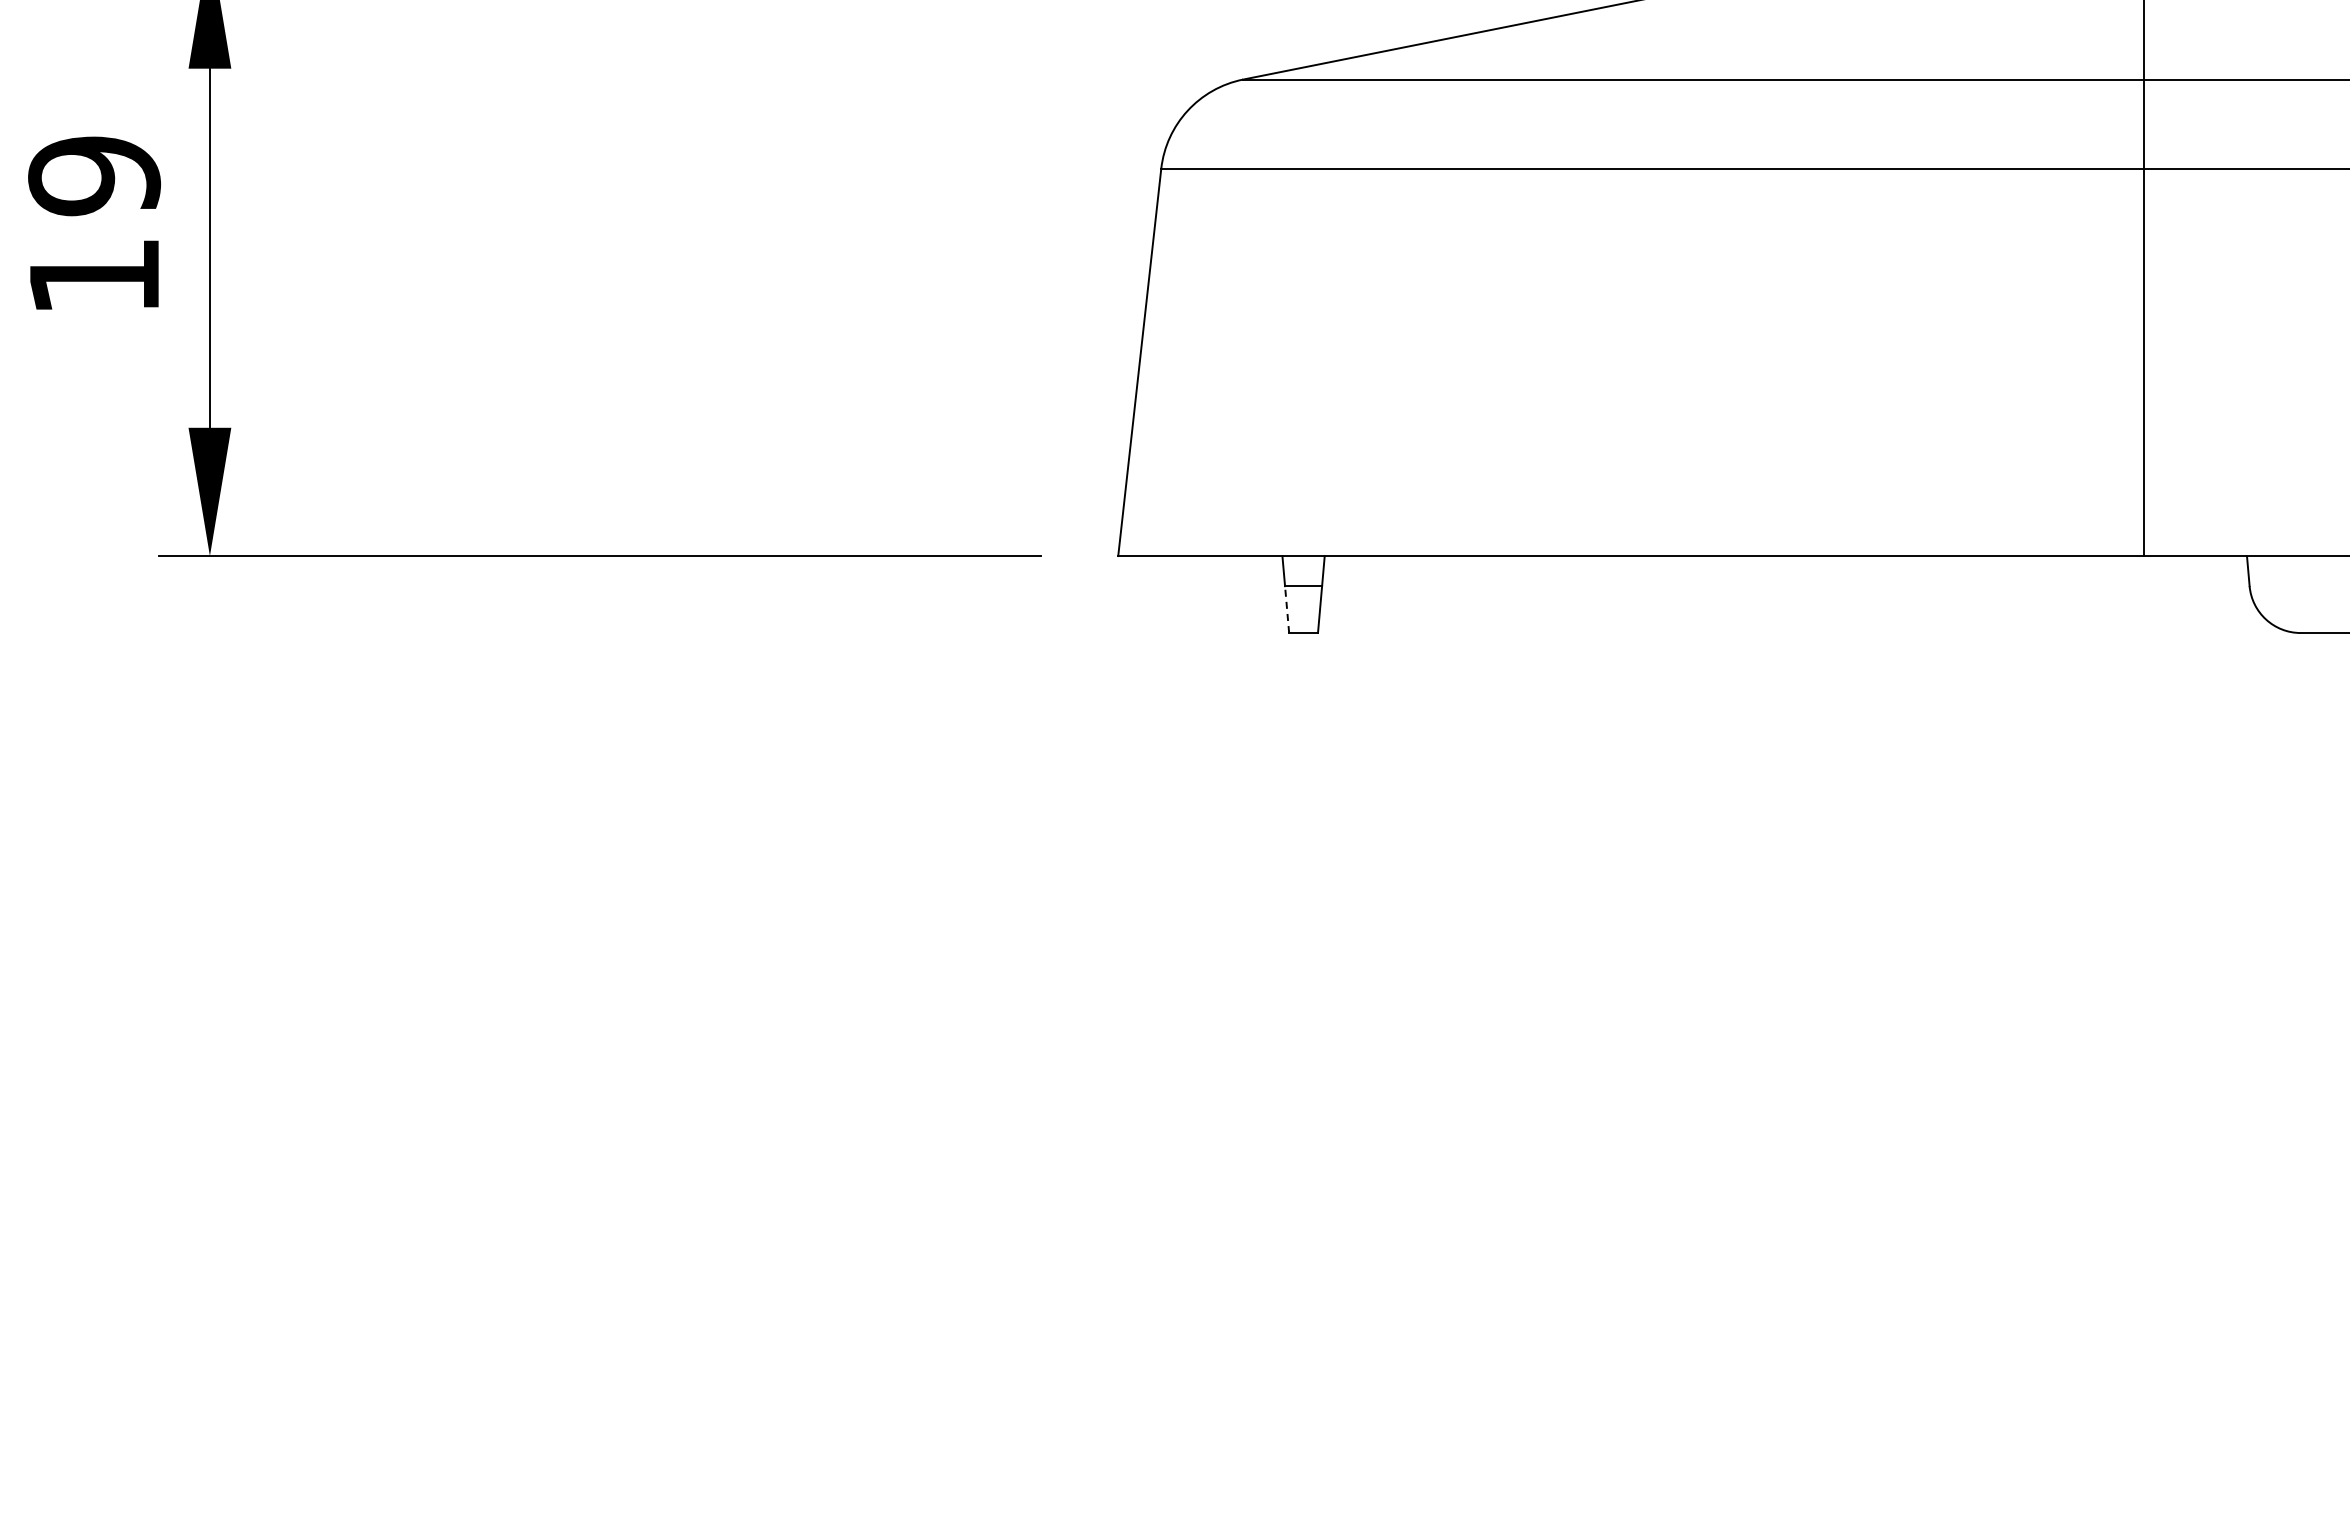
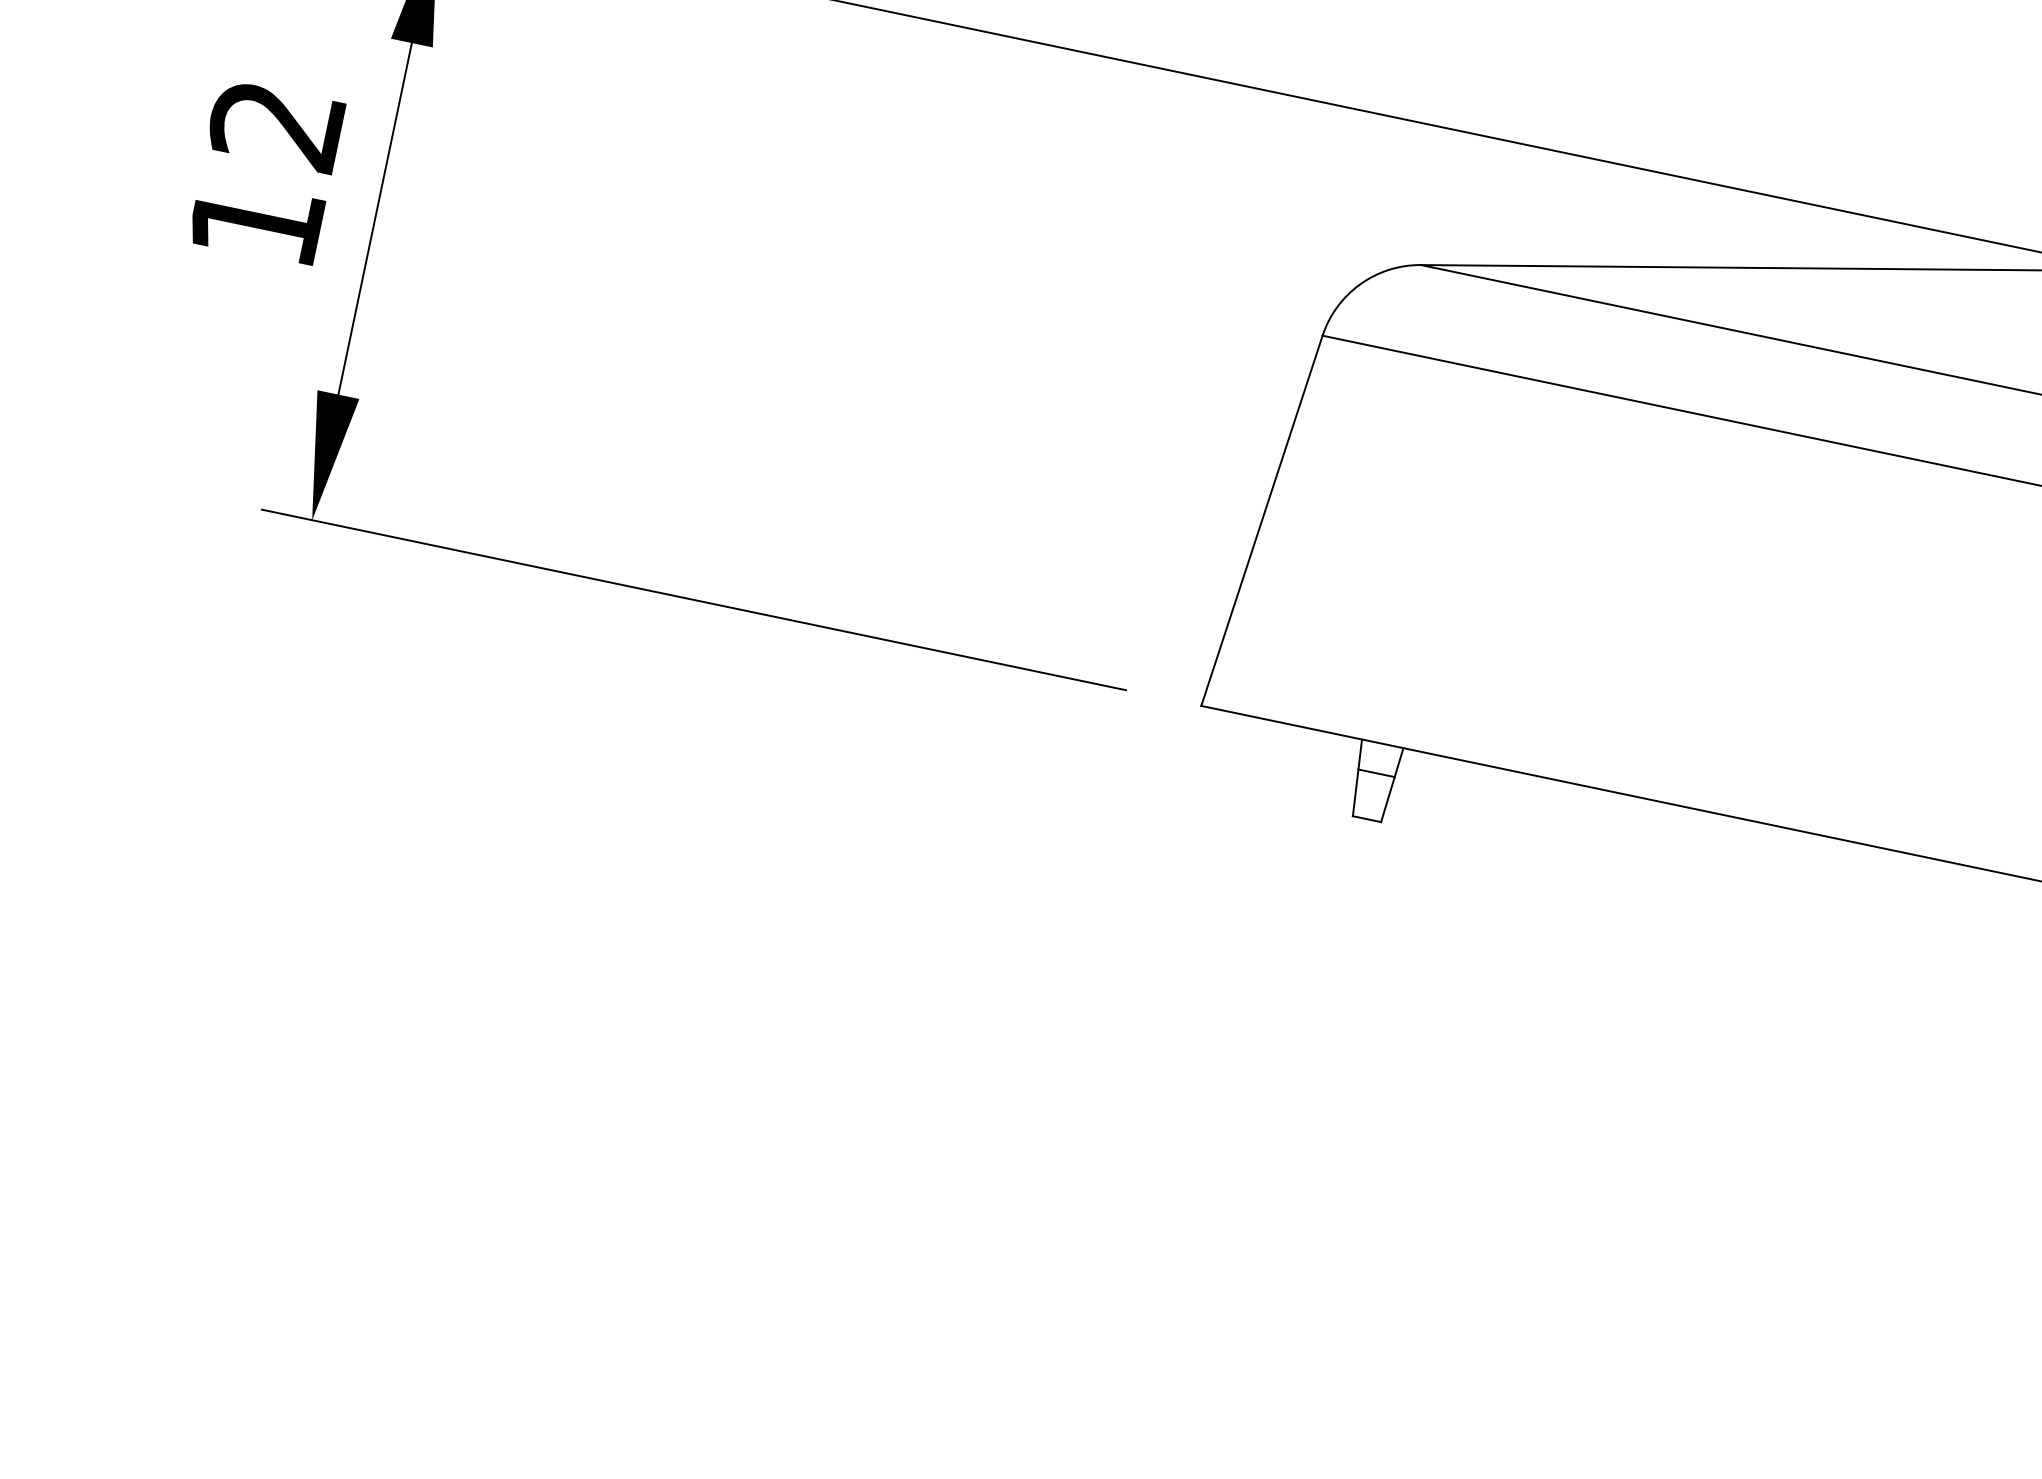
text: (94, 176) -> (276, 125), 19 -> 12
line: (1287, 609) -> (1356, 792), dashed -> solid

